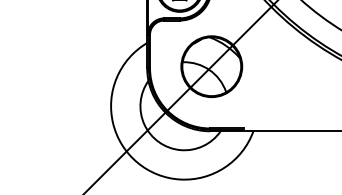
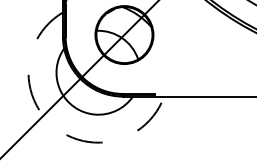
arc: (137, 162) -> (53, 126), solid -> dashed

